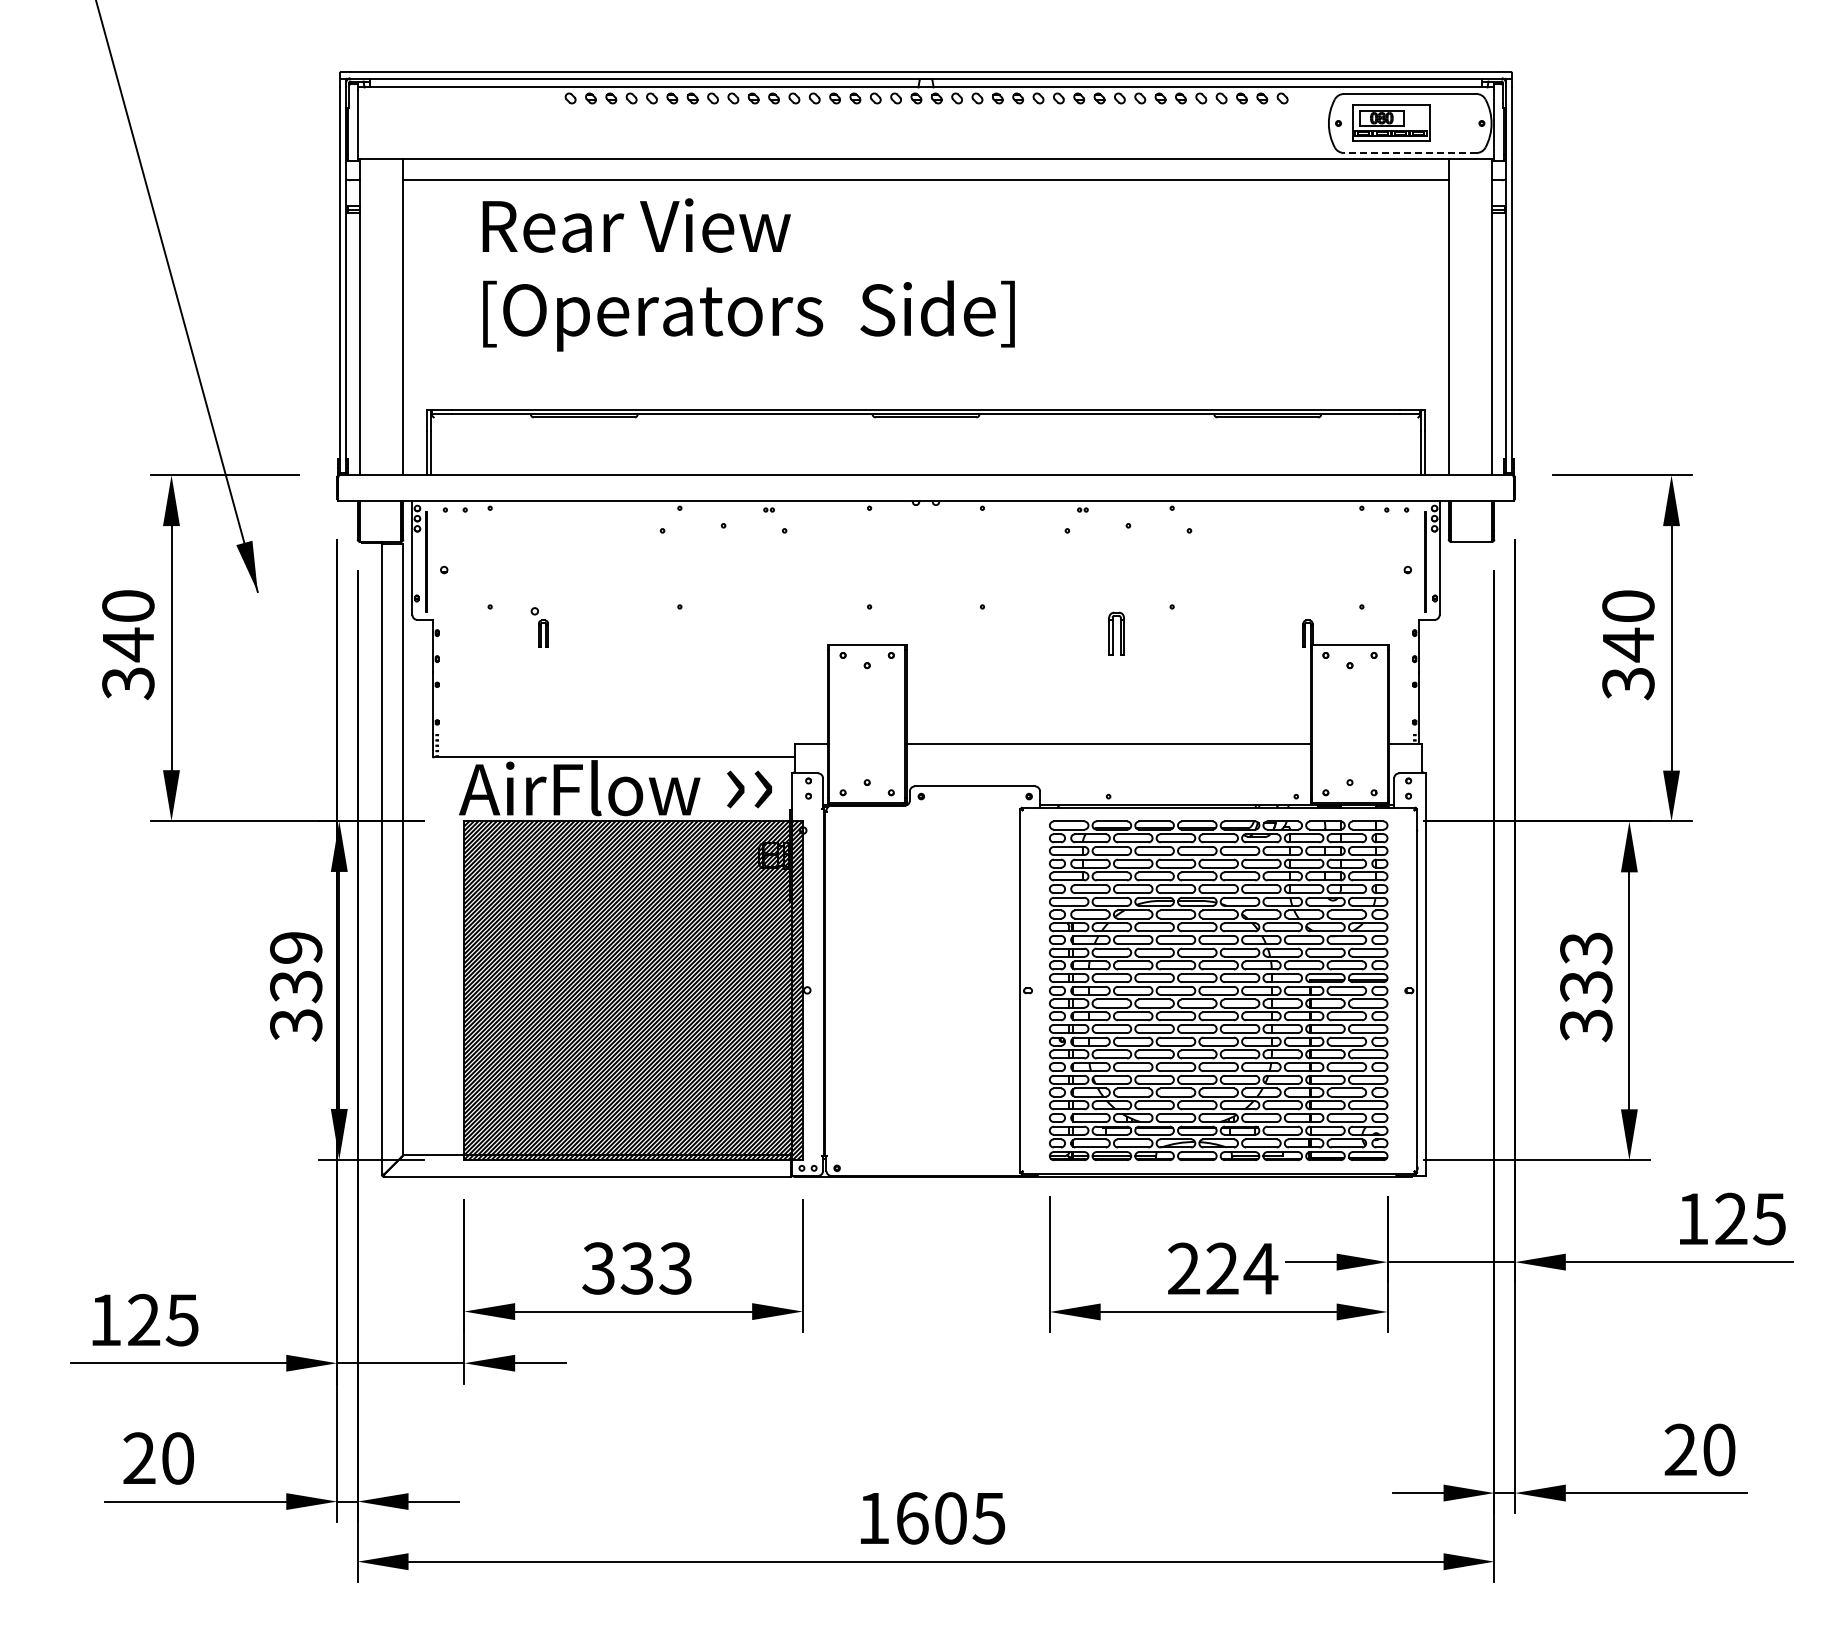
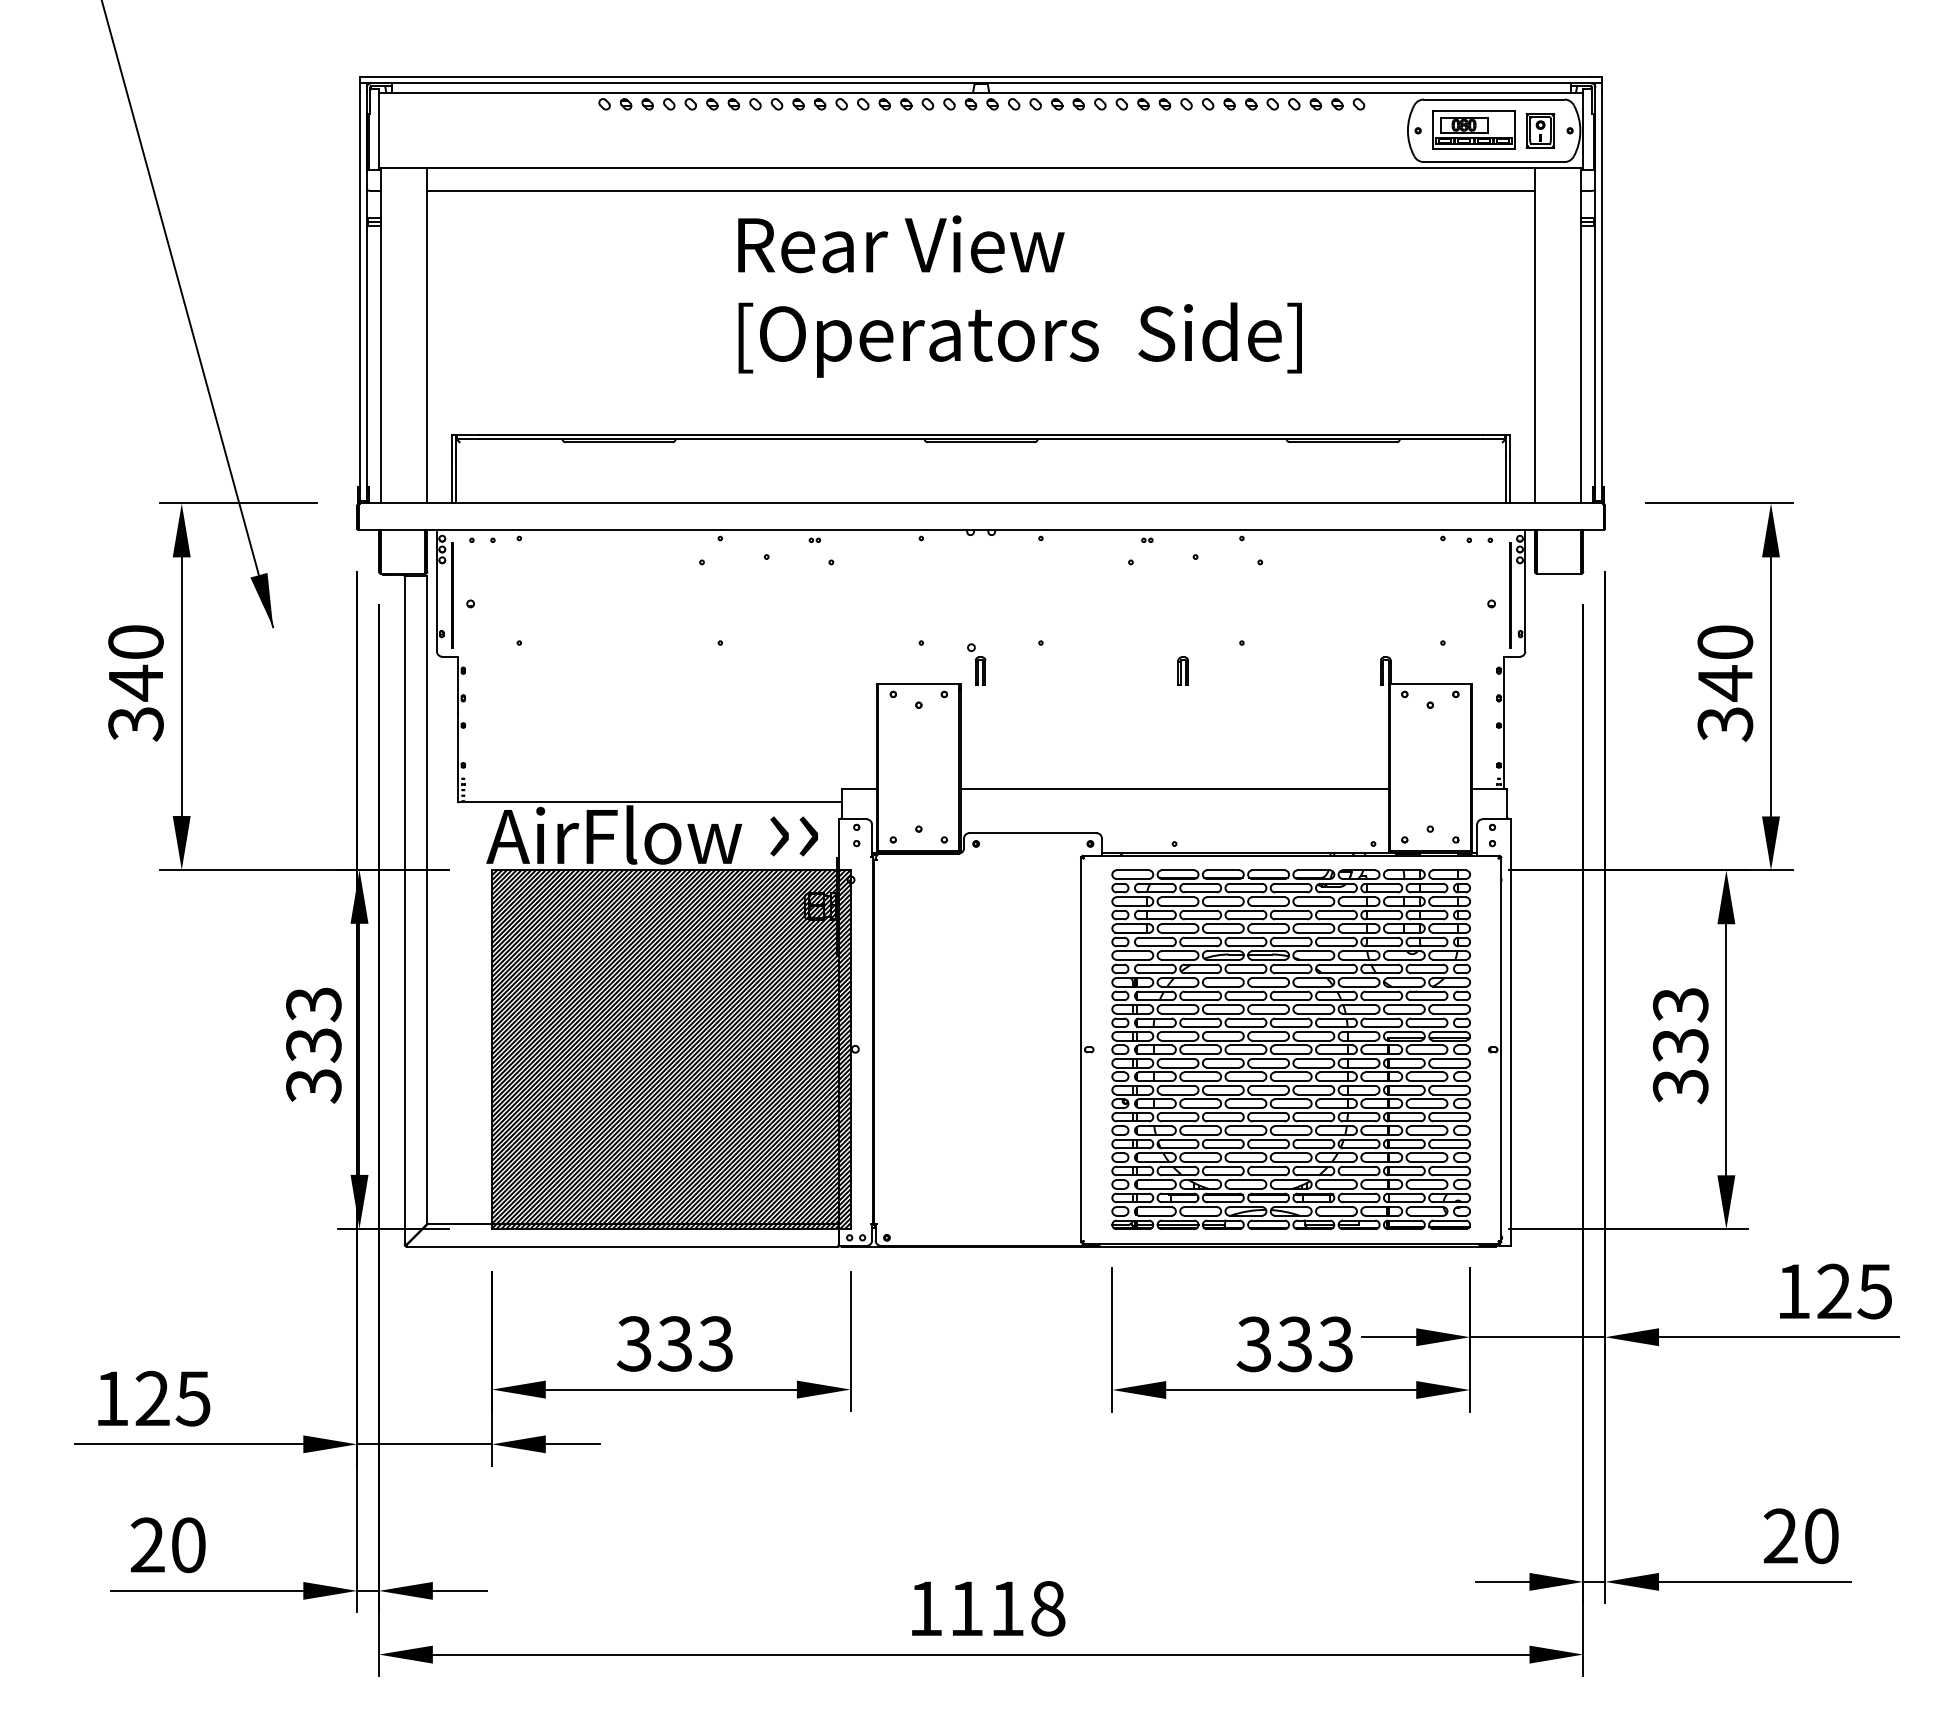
part: (1453, 123) -> (1540, 130), added
line: (1409, 153) -> (1493, 162), dashed -> solid
text: (748, 274) -> (1019, 296), moved
part: (539, 627) -> (976, 664), moved
part: (1116, 633) -> (1182, 671), size x0.62
text: (296, 948) -> (314, 1004), 339 -> 333
text: (1222, 1268) -> (1295, 1343), 224 -> 333
text: (951, 1518) -> (1008, 1608), 1605 -> 1118

